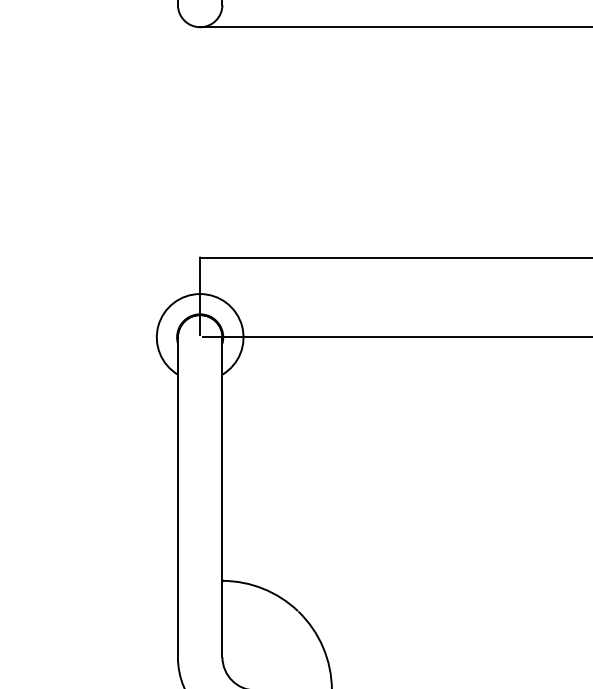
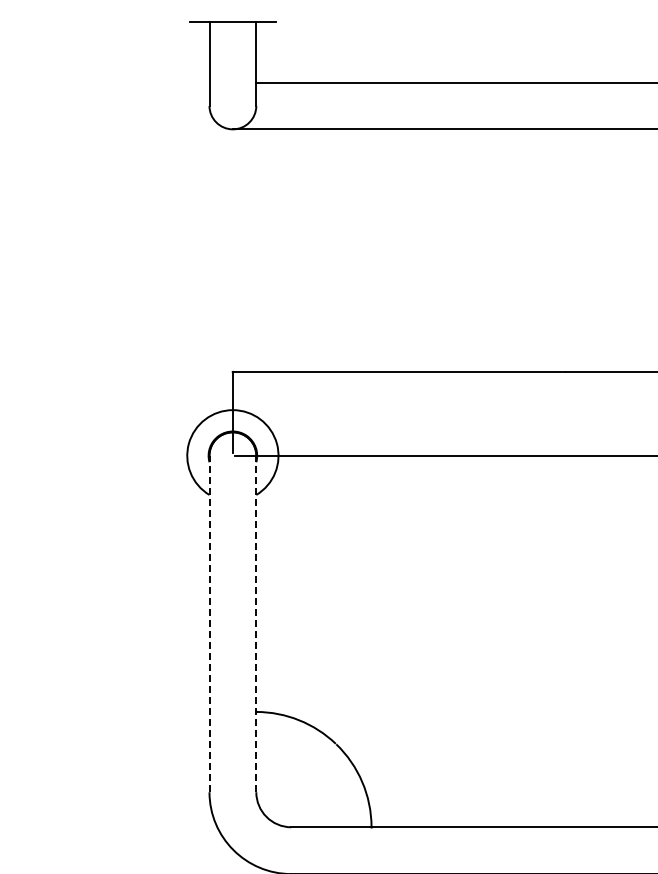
line: (177, 496) -> (209, 623), solid -> dashed
line: (222, 496) -> (256, 623), solid -> dashed

